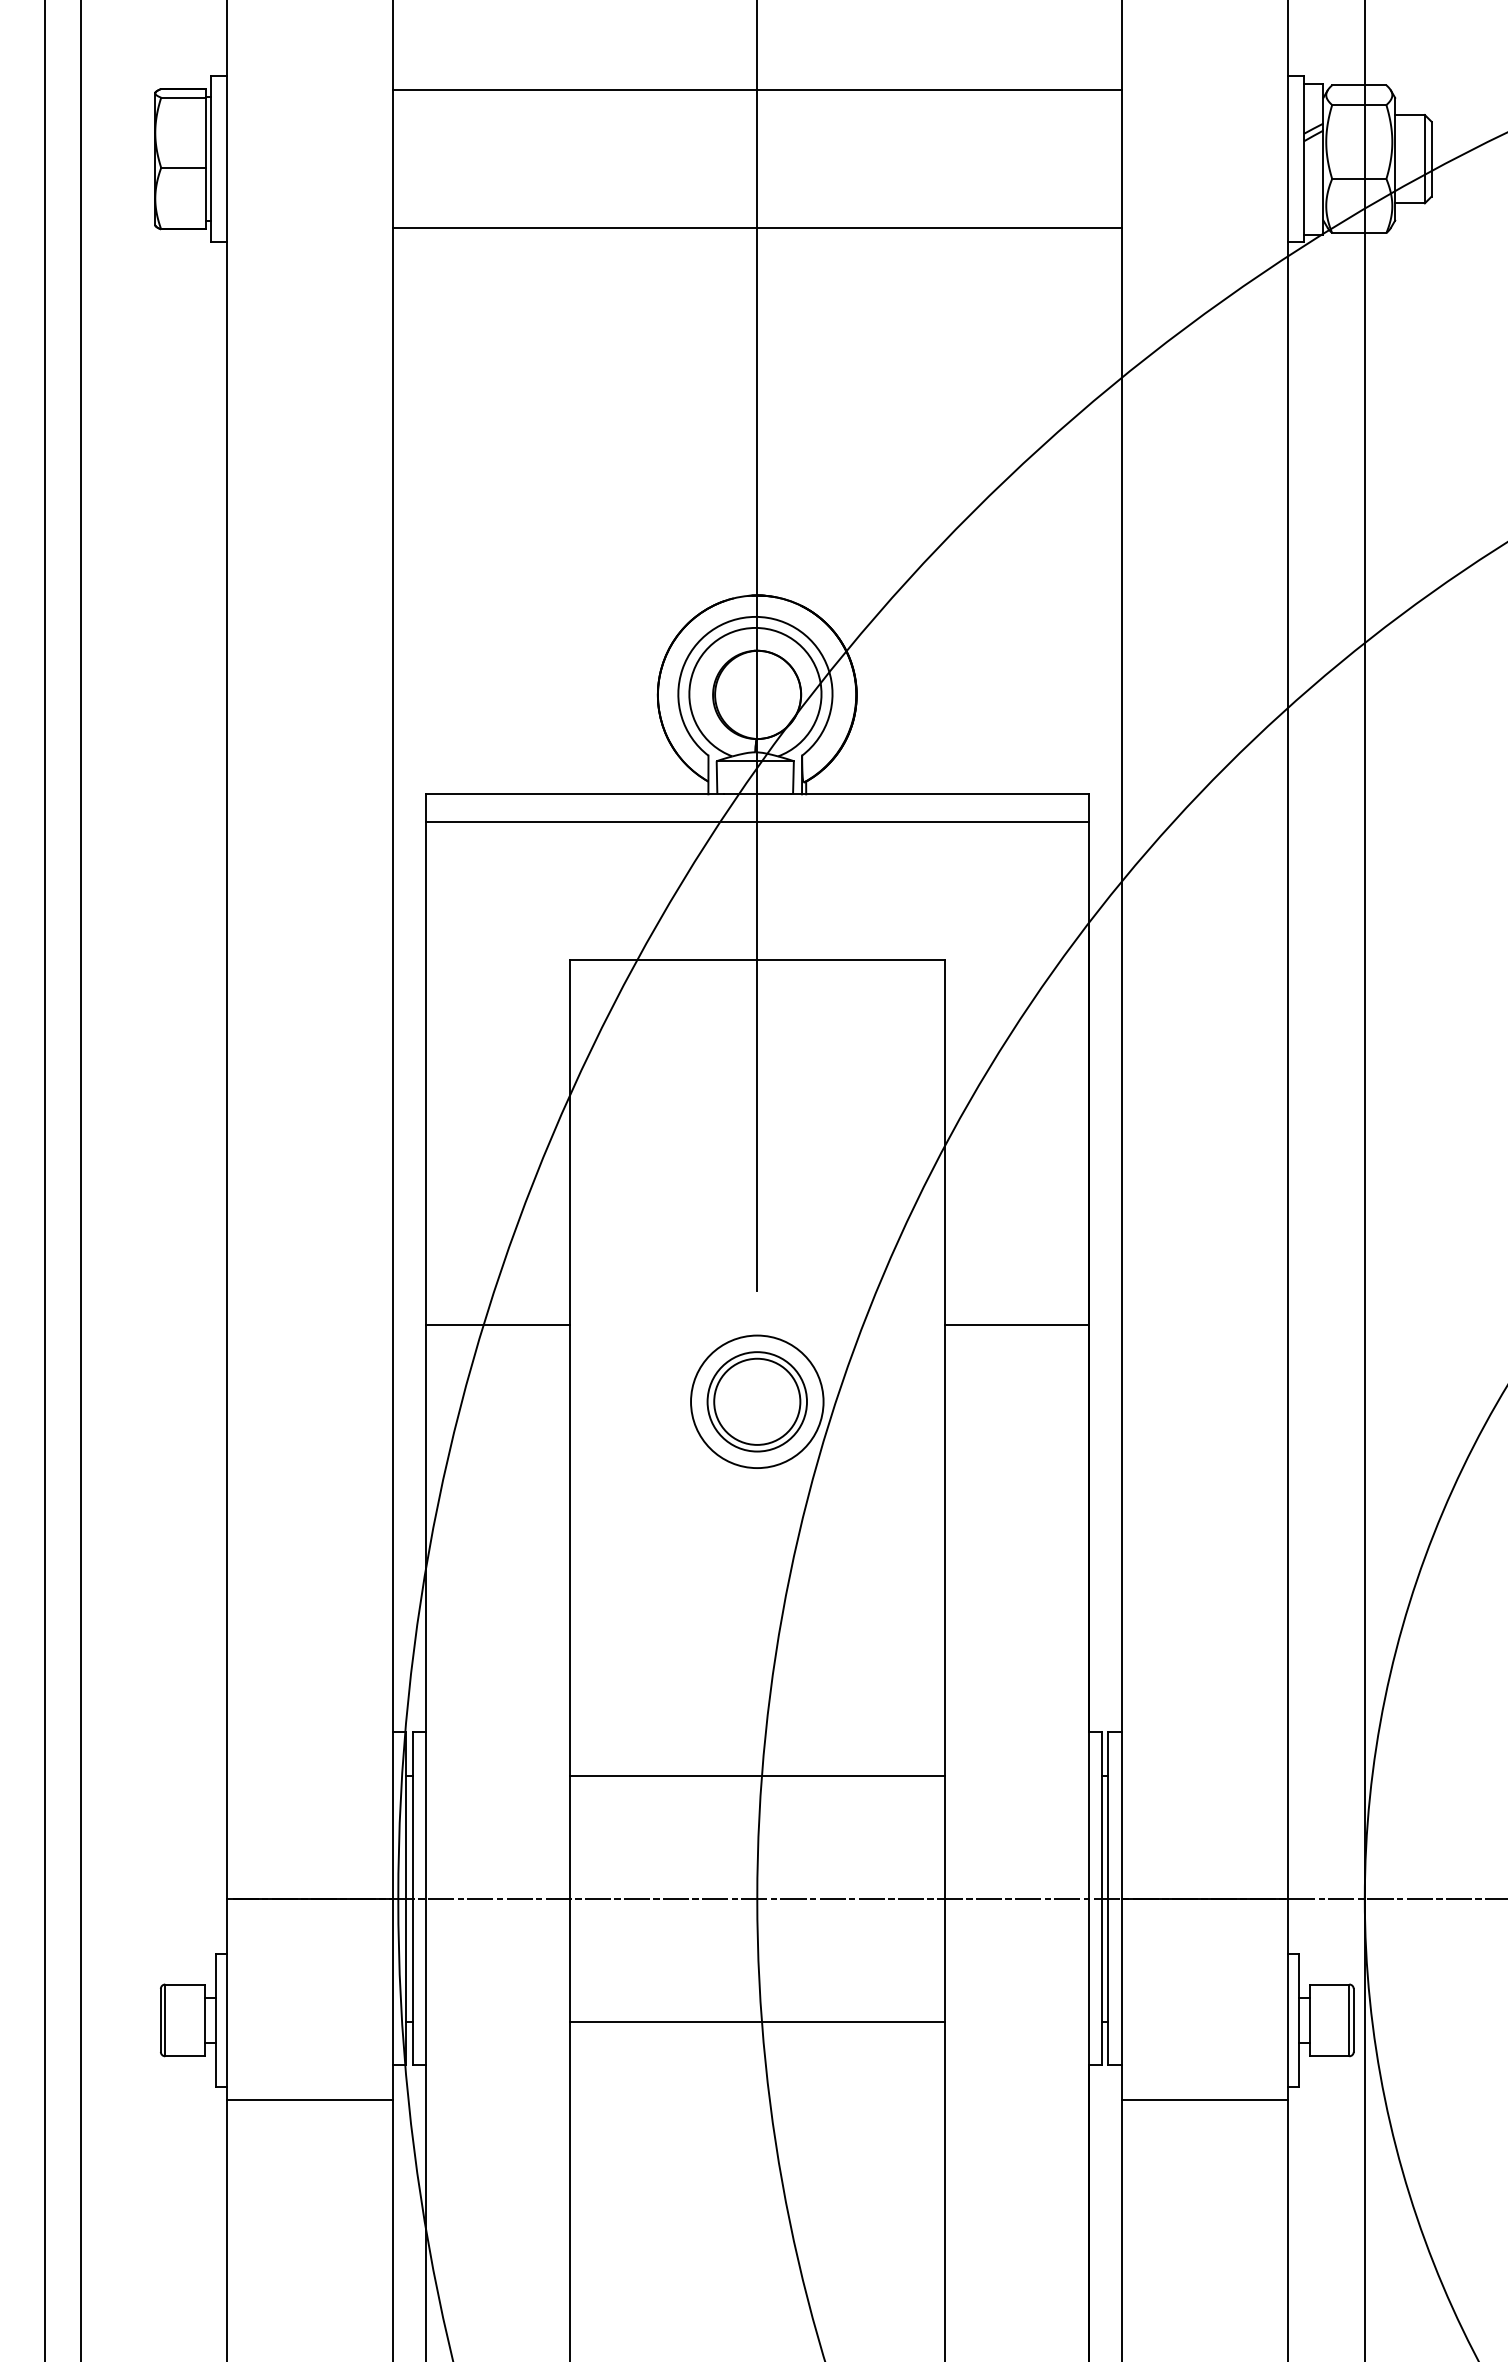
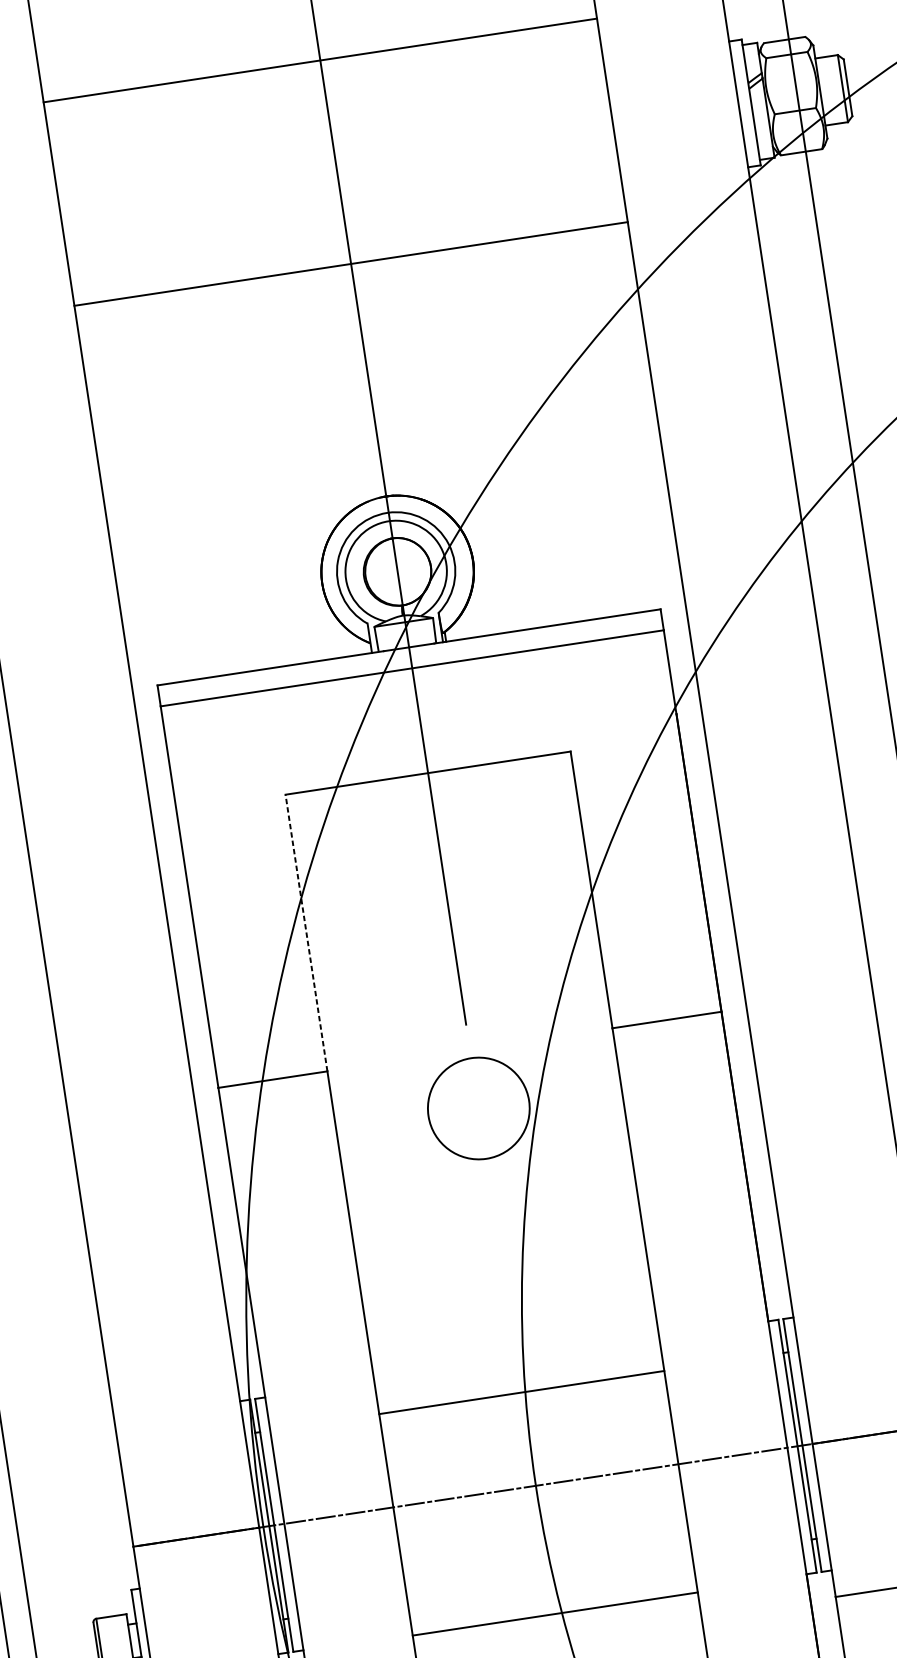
line: (756, 90) -> (319, 60), moved
line: (756, 228) -> (350, 264), moved
line: (569, 1141) -> (306, 932), solid -> dashed
part: (756, 1401) -> (478, 1108), removed
line: (757, 2021) -> (555, 1613), moved

